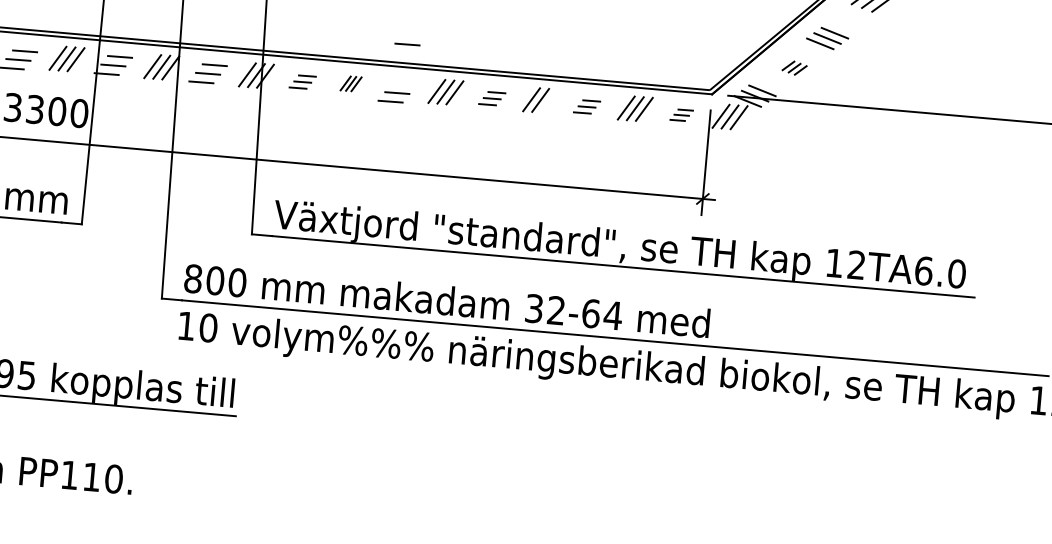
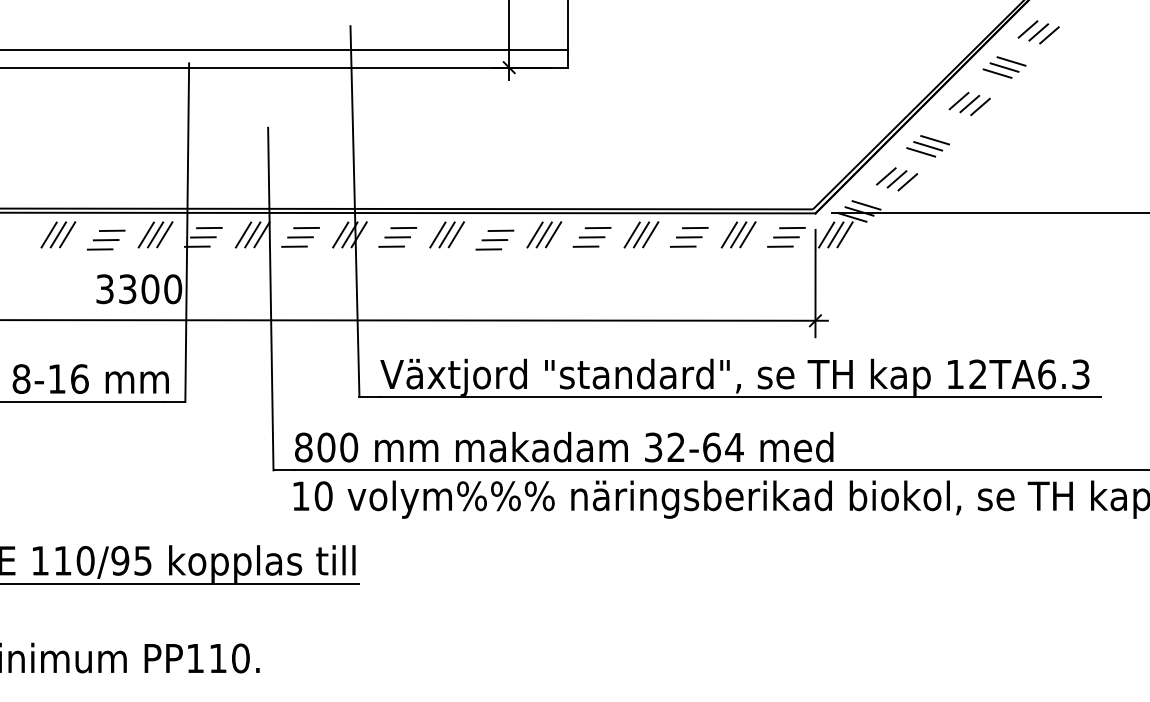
line: (407, 44) -> (500, 230), moved
part: (794, 68) -> (897, 179), size x1.67
part: (302, 82) -> (397, 237), size x1.43
part: (350, 83) -> (446, 234), size x1.67
part: (491, 98) -> (591, 237), size x1.43
line: (549, 100) -> (650, 234), added
part: (587, 107) -> (689, 237), size x1.43
part: (681, 115) -> (786, 237), size x1.67
text: (956, 273) -> (1080, 374), 12TA6.0 -> 12TA6.3

